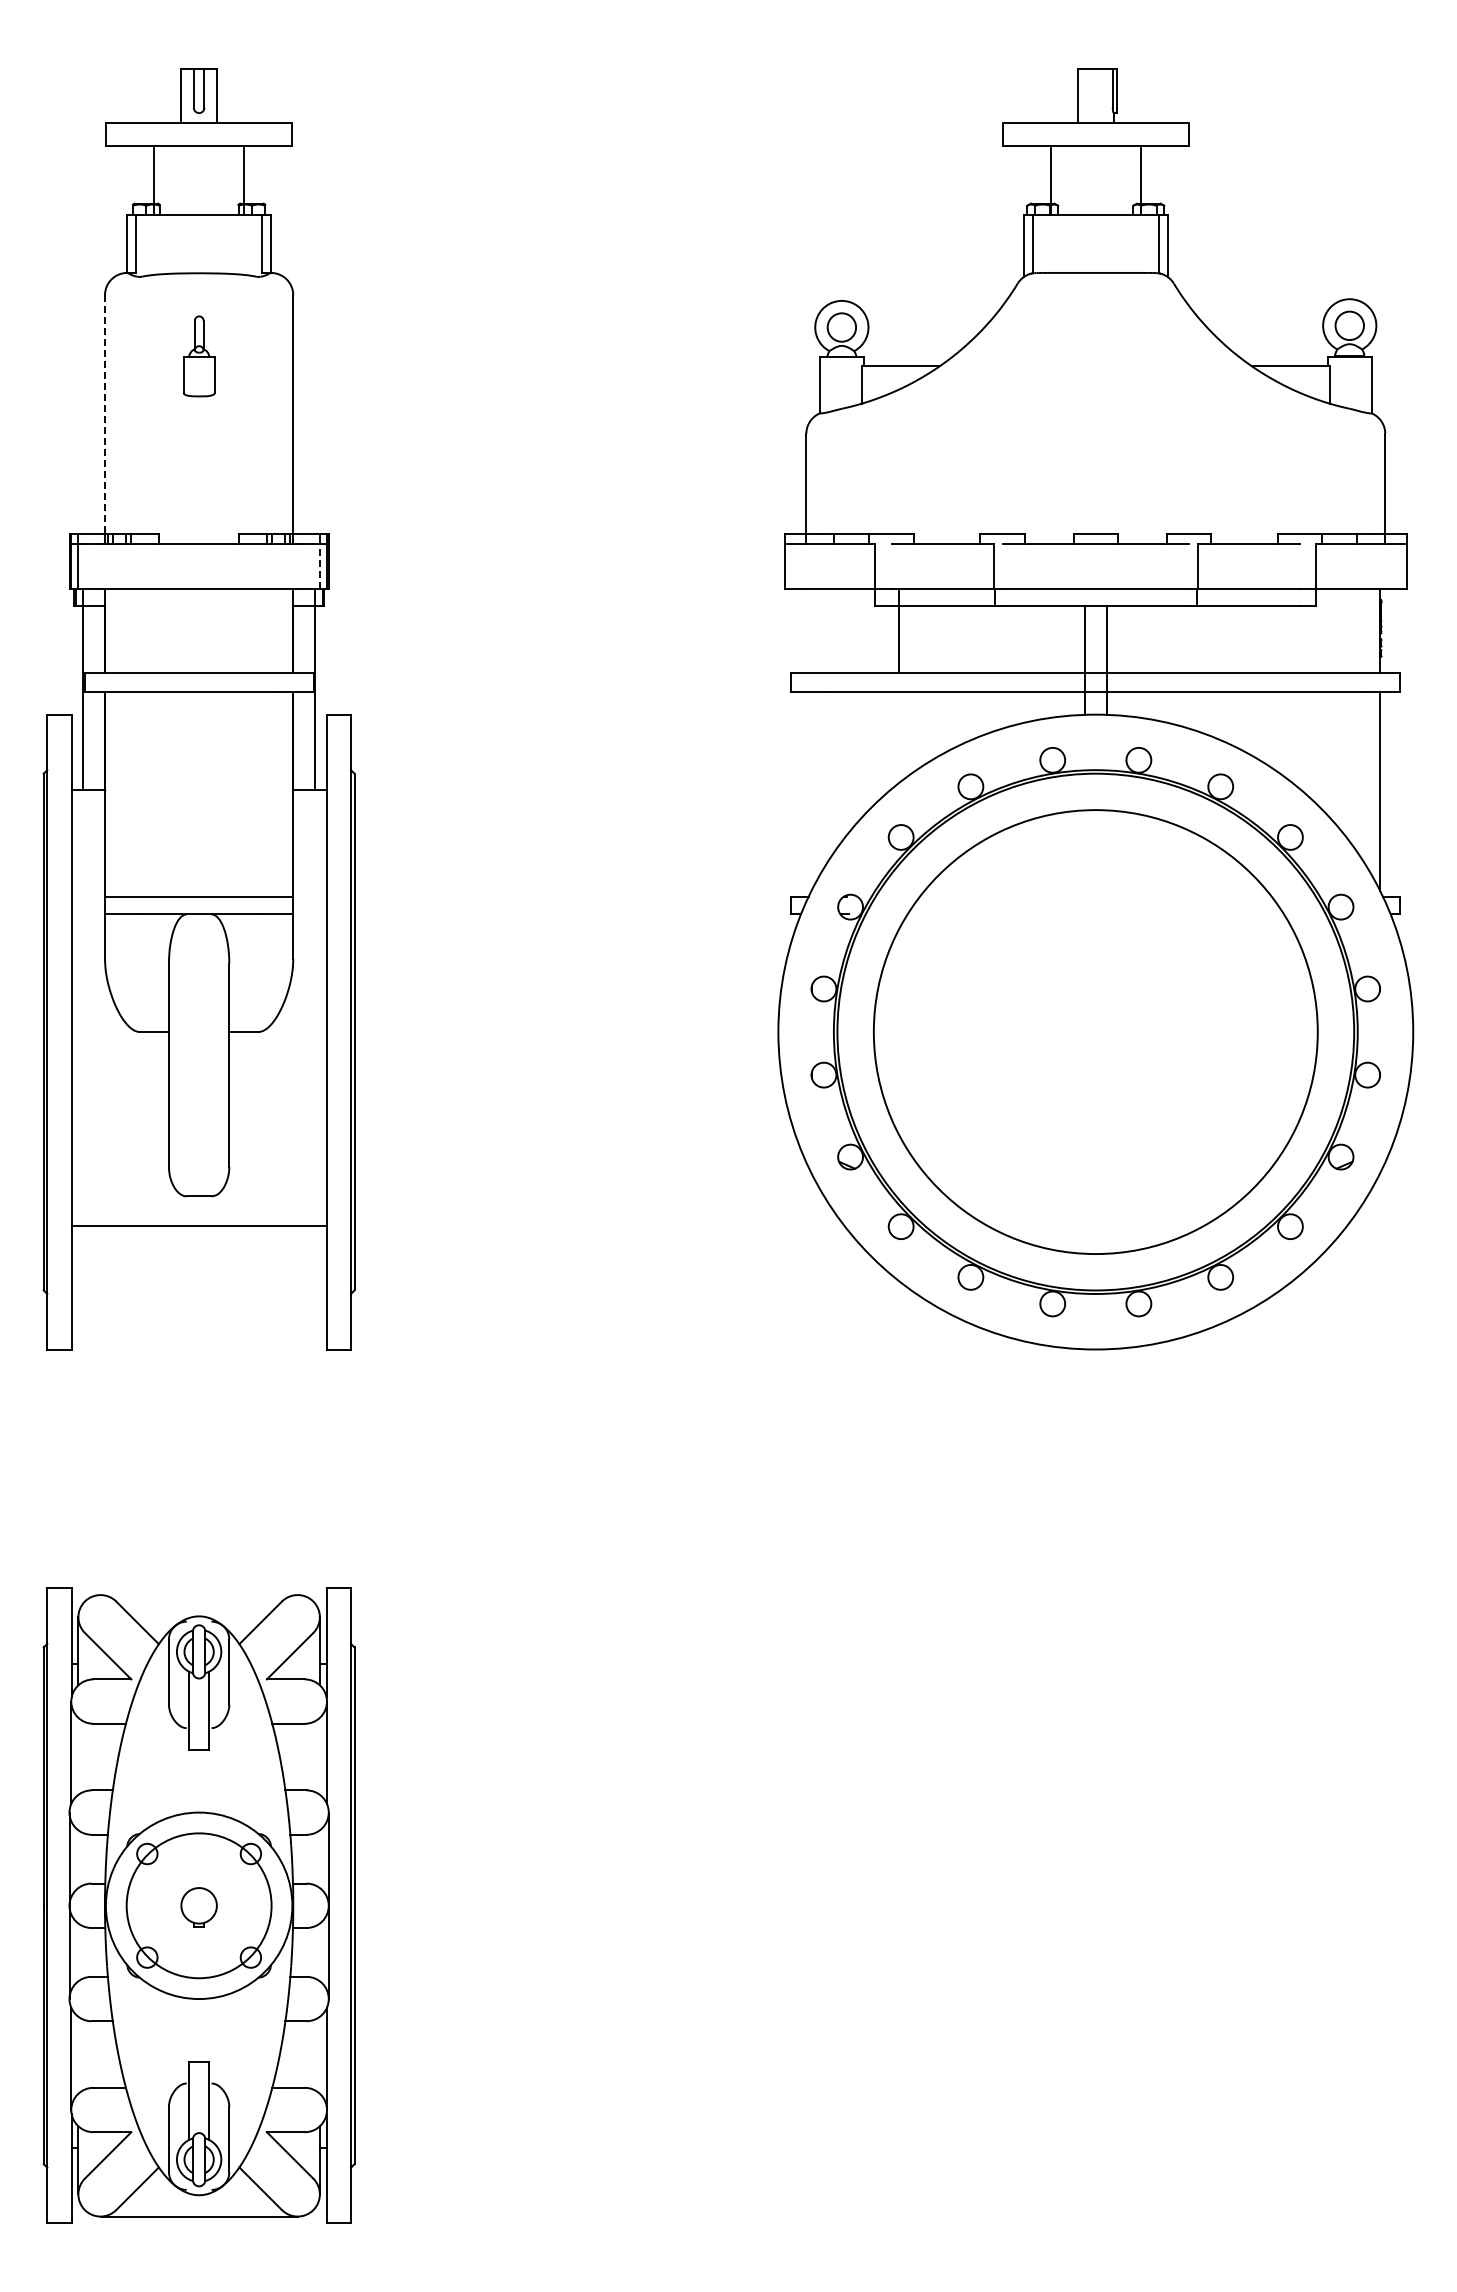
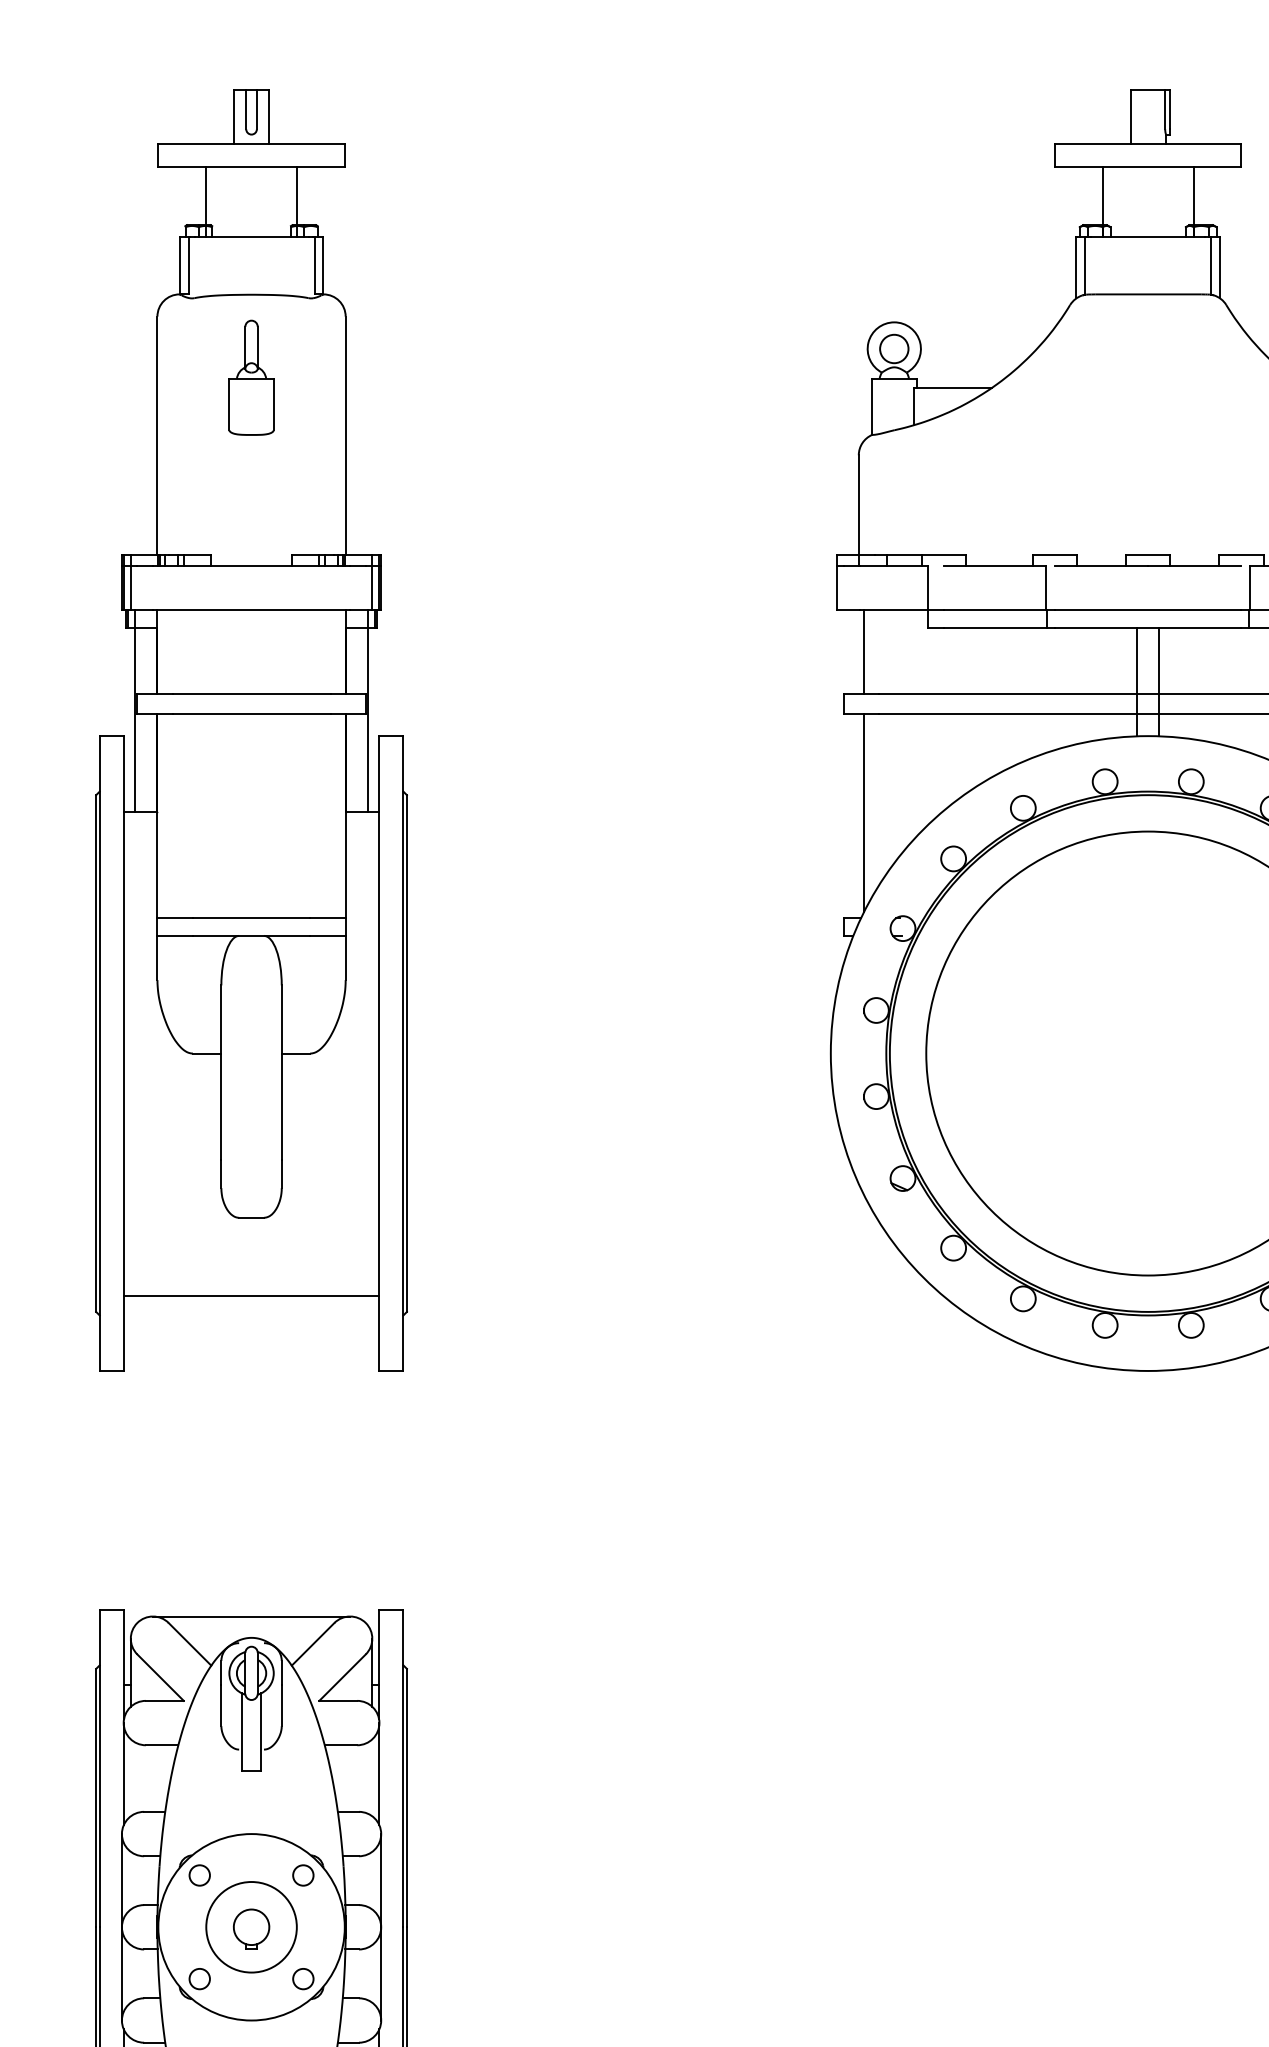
part: (199, 356) -> (251, 377), size x1.43
line: (105, 414) -> (157, 435), dashed -> solid
line: (319, 565) -> (371, 586), dashed -> solid
line: (898, 630) -> (863, 651), moved
line: (811, 791) -> (863, 812), added
line: (198, 1226) -> (250, 1295), moved
line: (198, 1595) -> (250, 1616), added
circle: (198, 1905) -> (250, 1926), size x0.62

